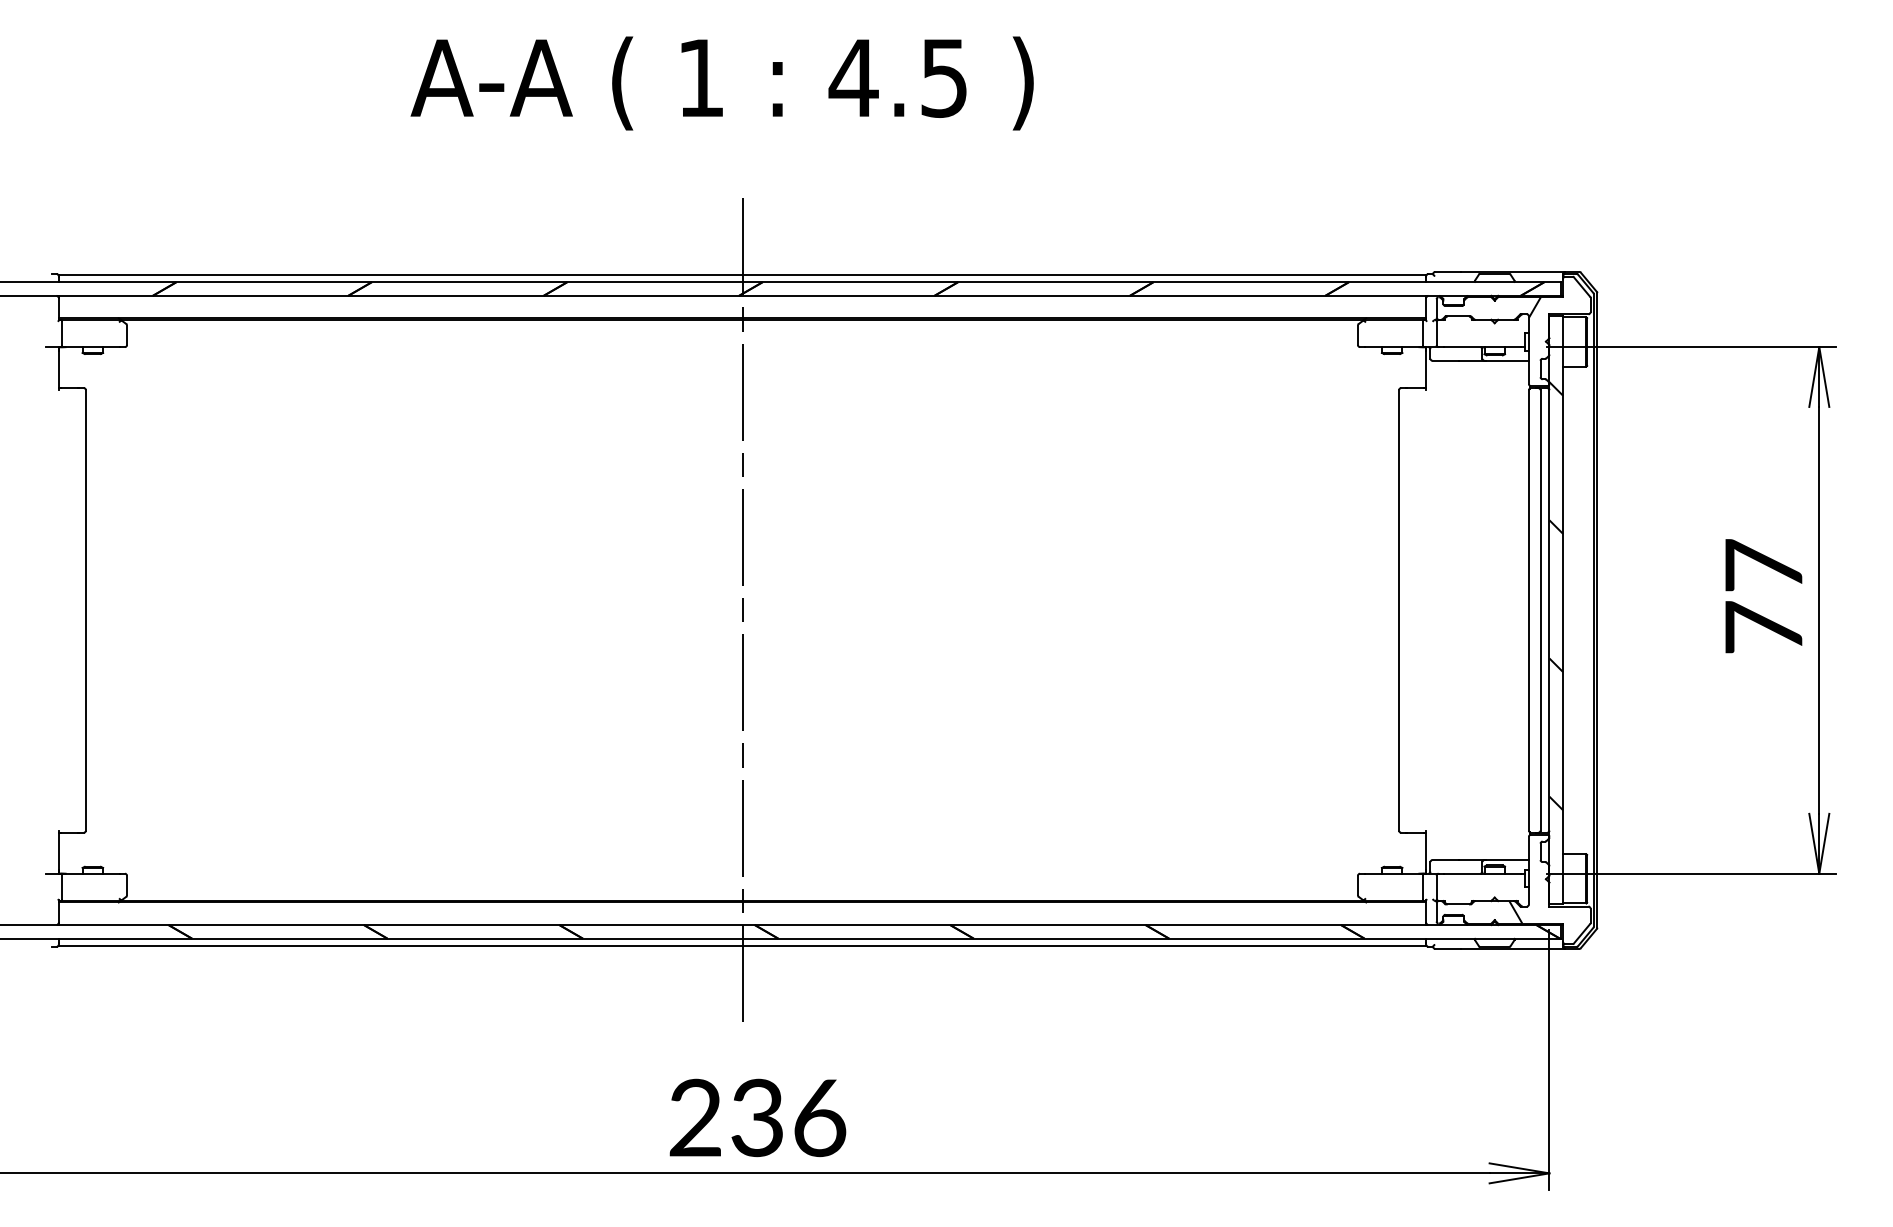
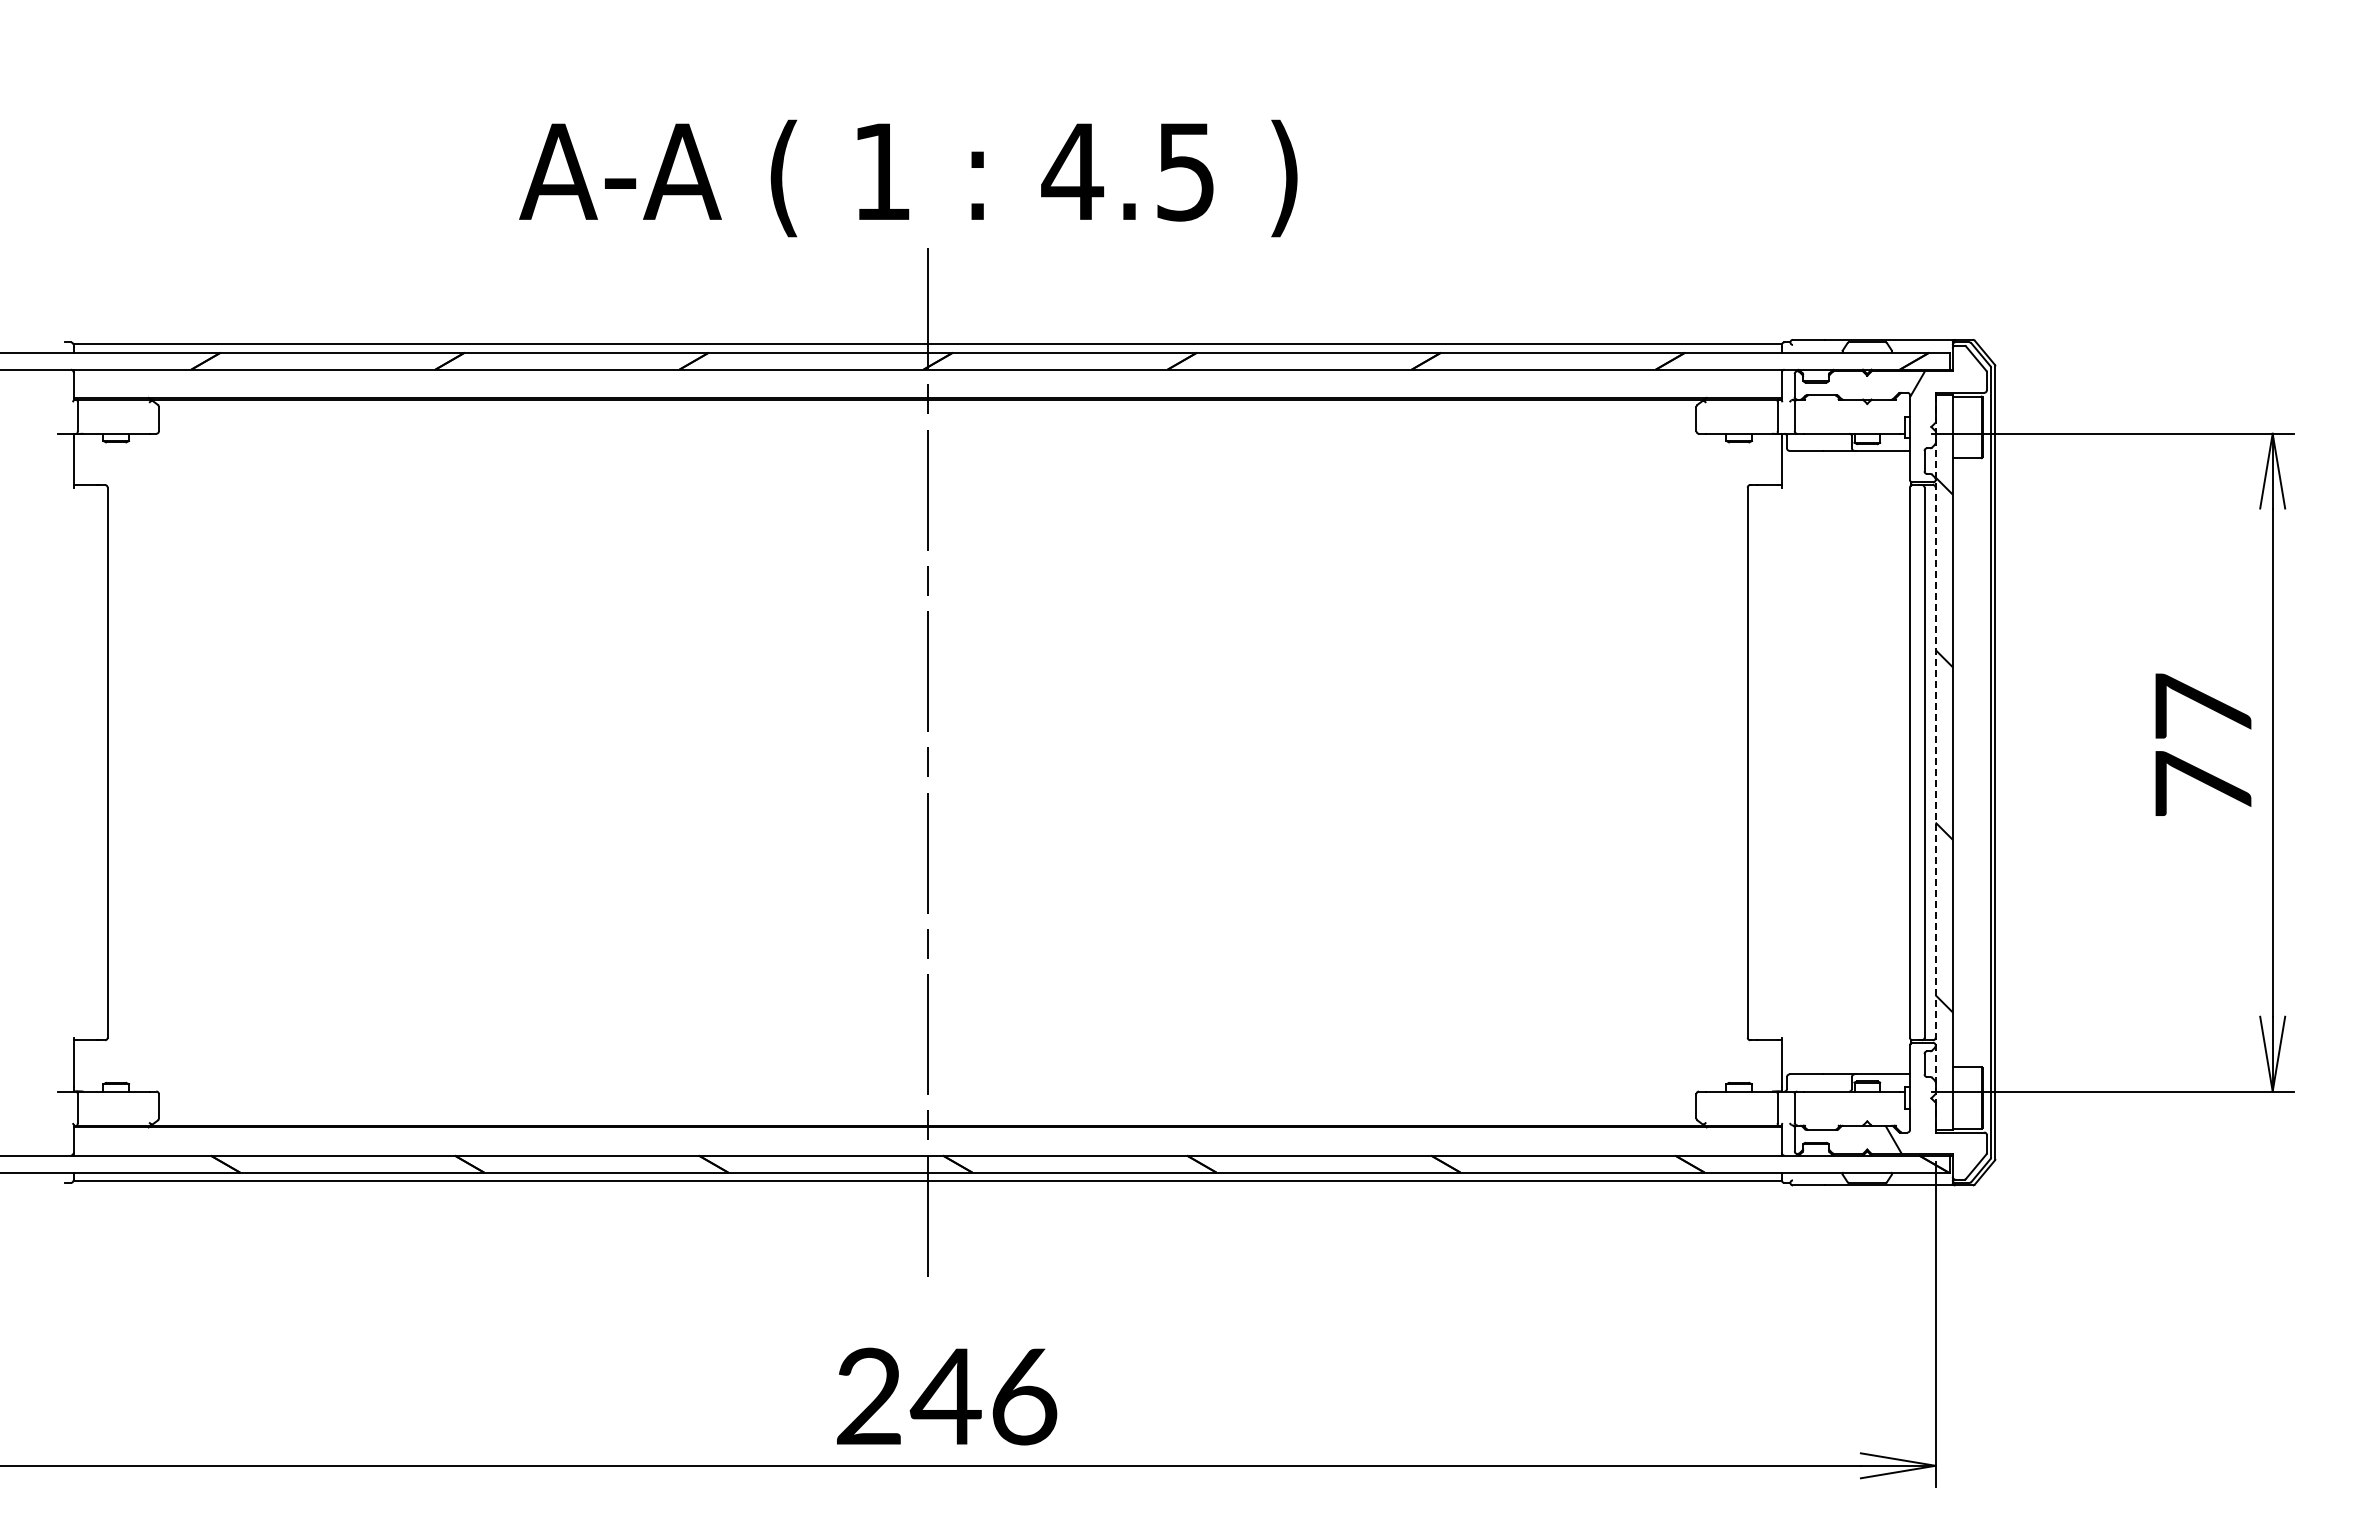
text: (722, 83) -> (908, 178), moved
line: (1549, 611) -> (1935, 763), solid -> dashed
text: (756, 1117) -> (945, 1396), 236 -> 246

